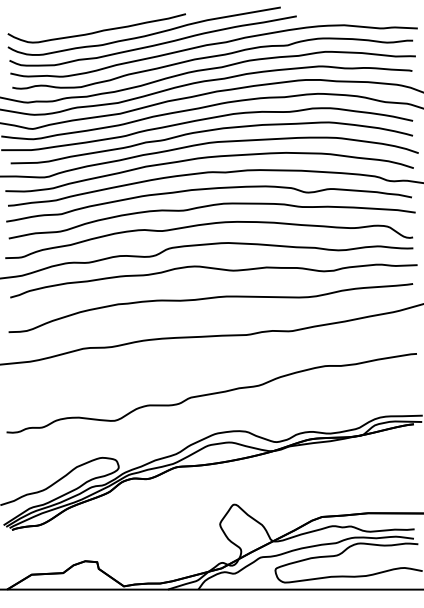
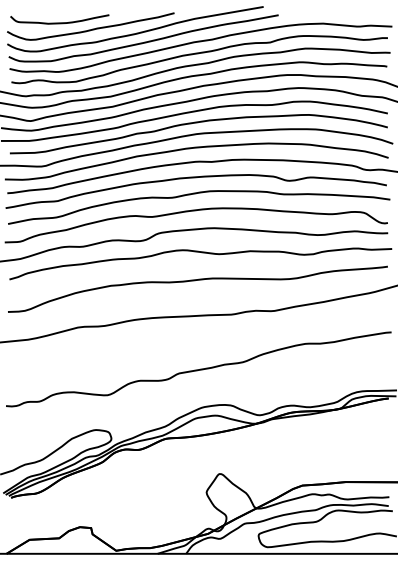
curve: (63, 24) -> (59, 22), added

